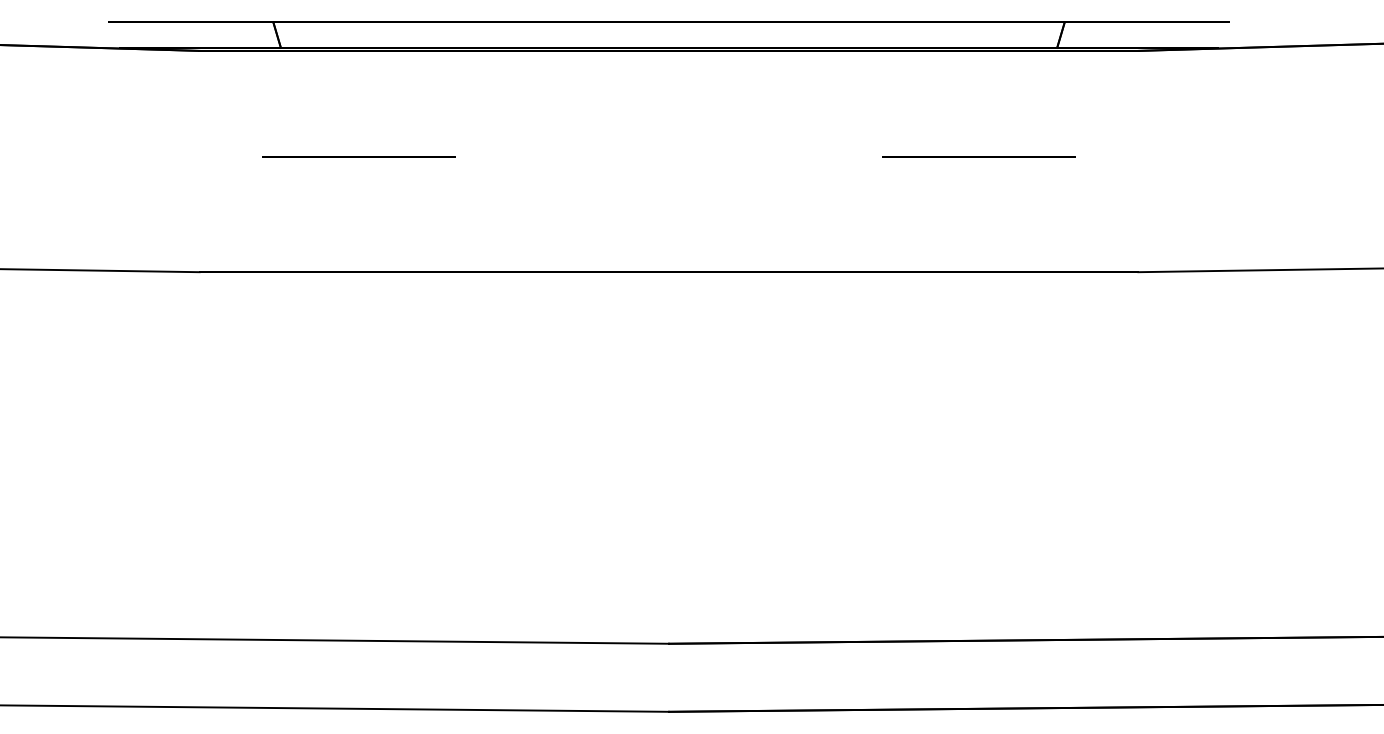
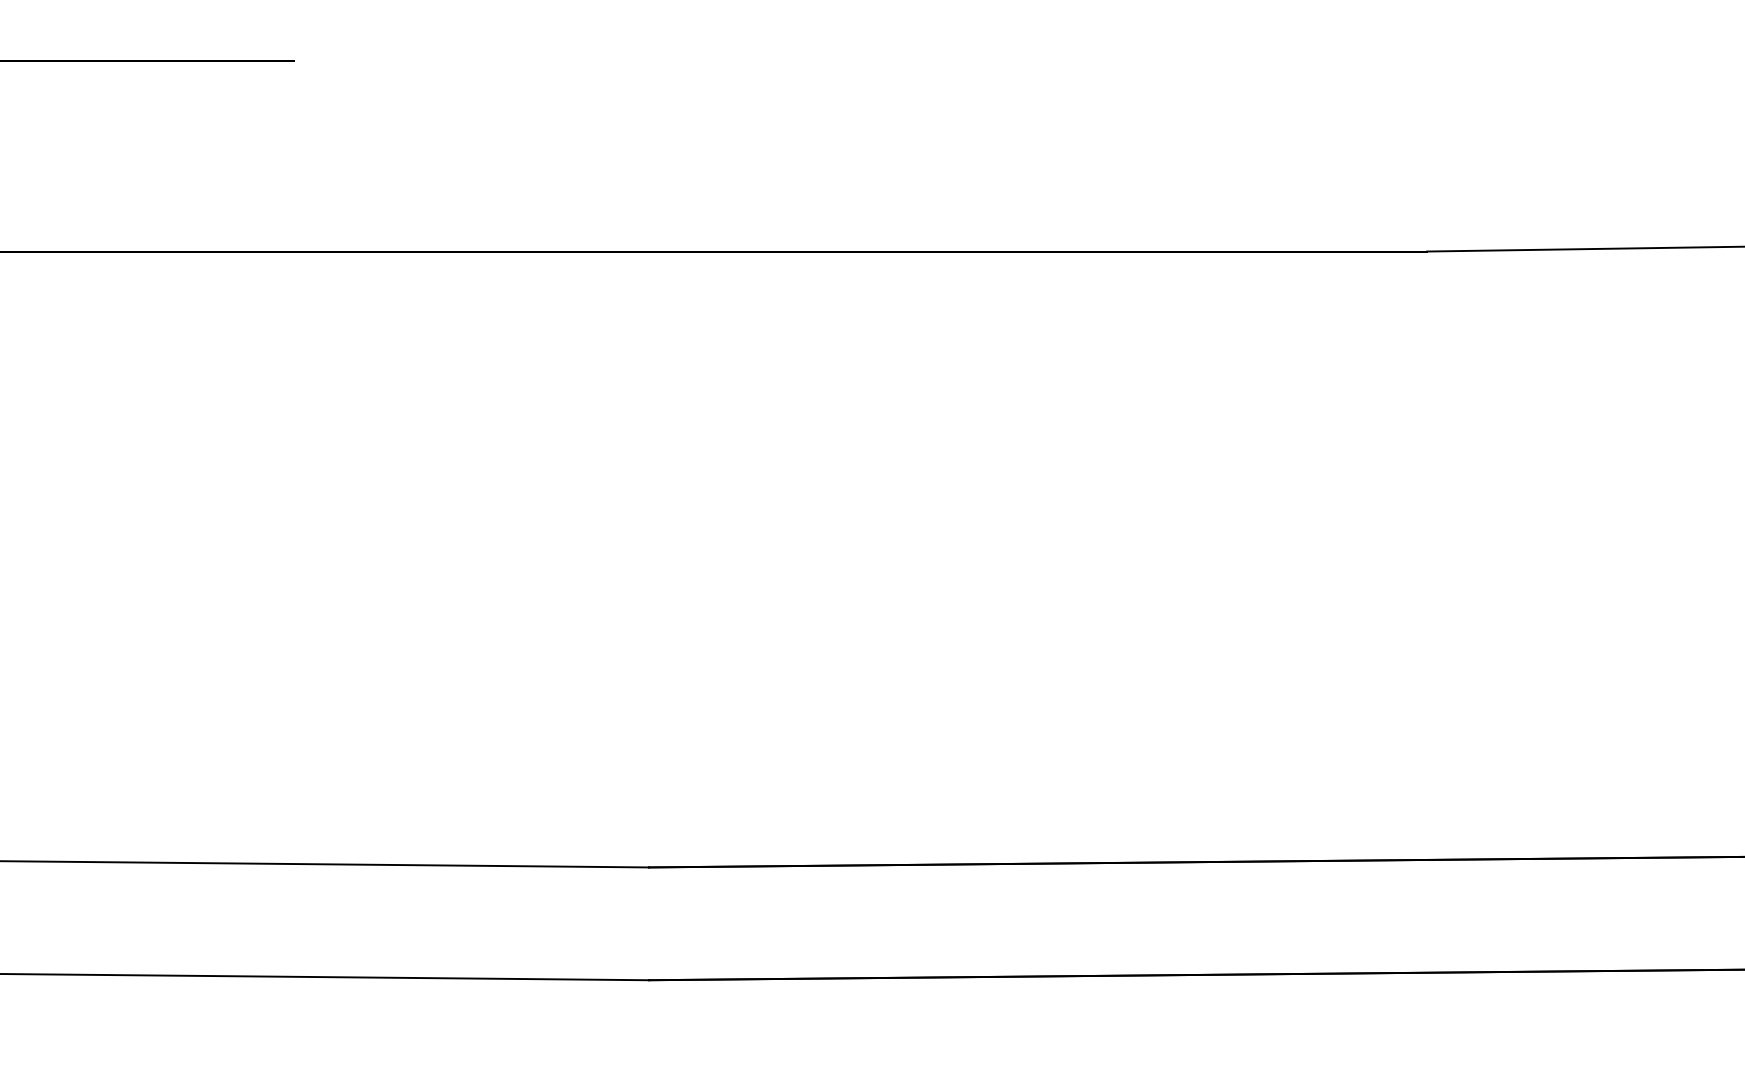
line: (978, 156) -> (1161, 59), removed

